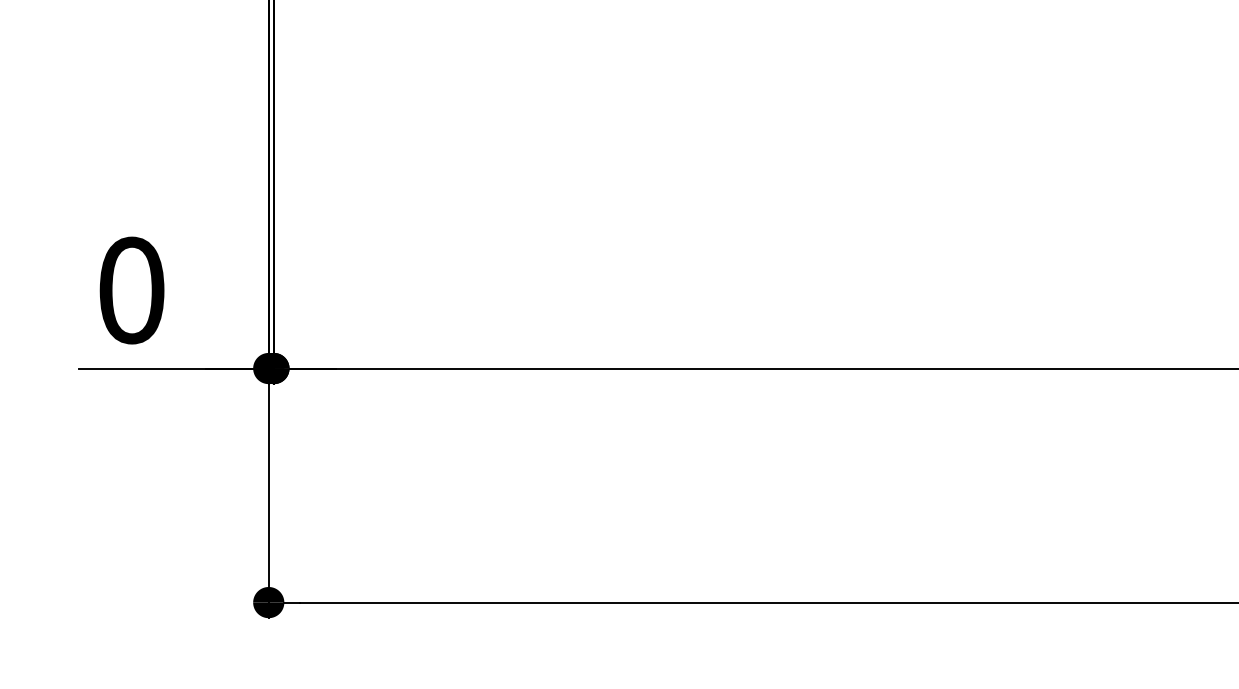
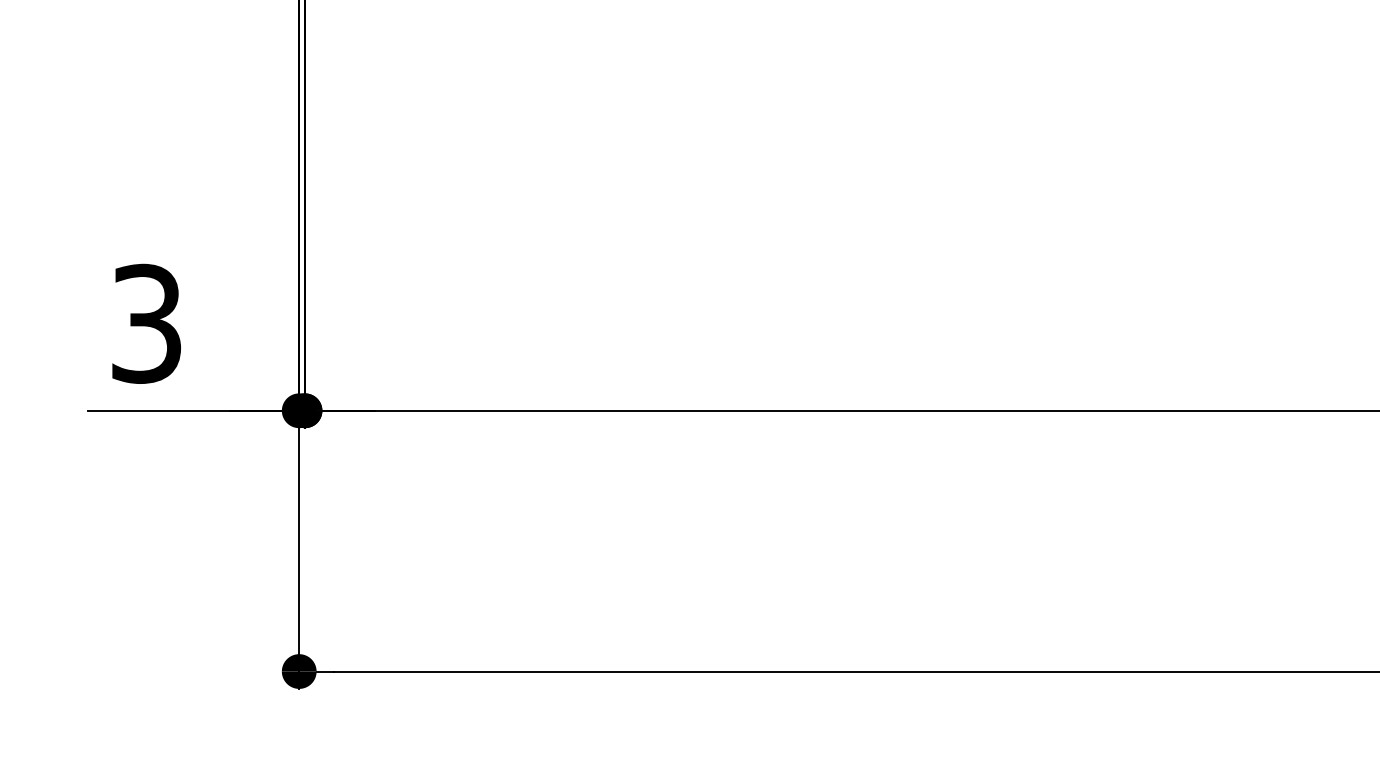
text: (131, 290) -> (146, 323), 0 -> 3

